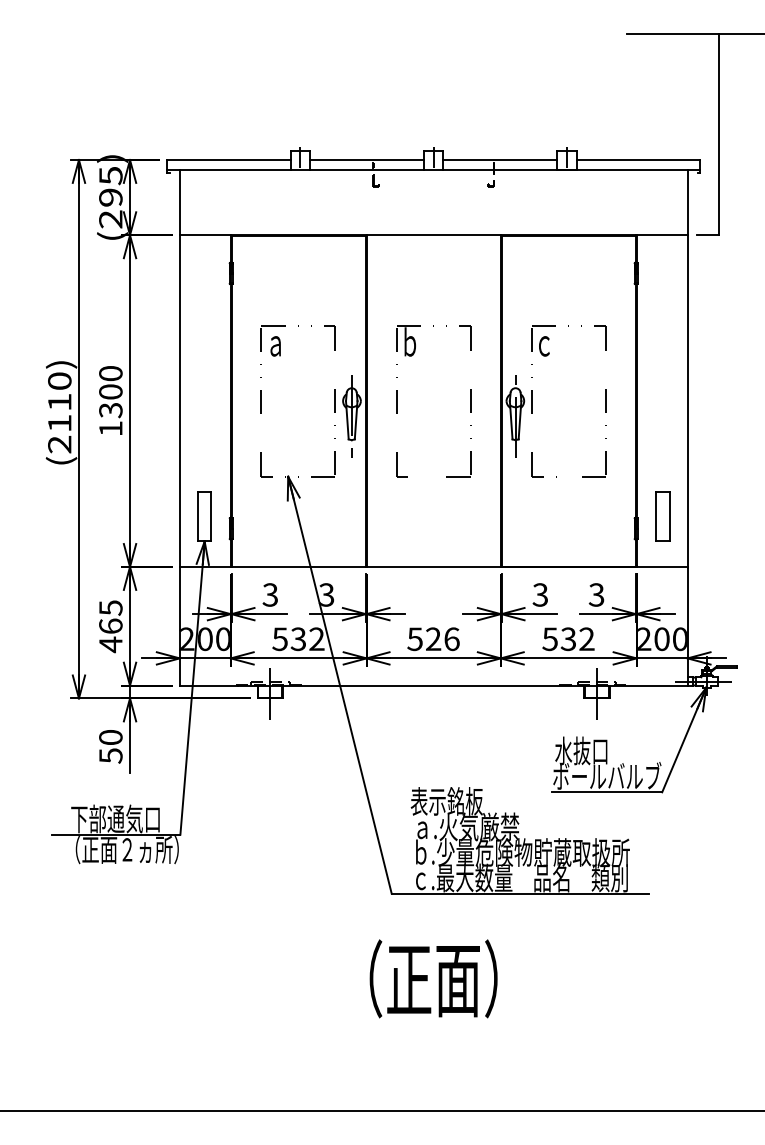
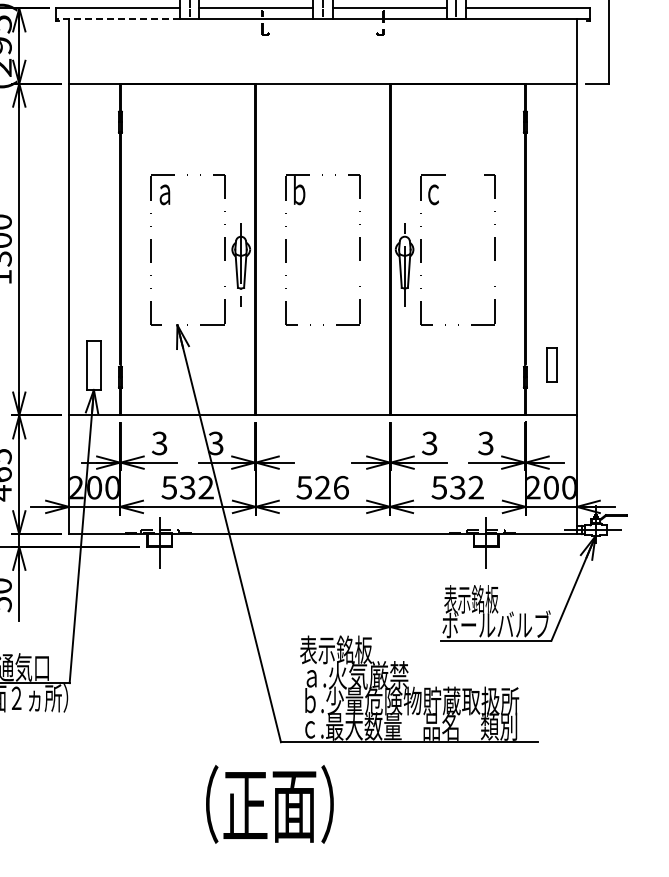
line: (228, 170) -> (117, 19), solid -> dashed
part: (662, 516) -> (551, 365), size x0.7
text: (582, 750) -> (471, 599), 水抜口 -> 表示銘板
text: (433, 978) -> (269, 804), moved

